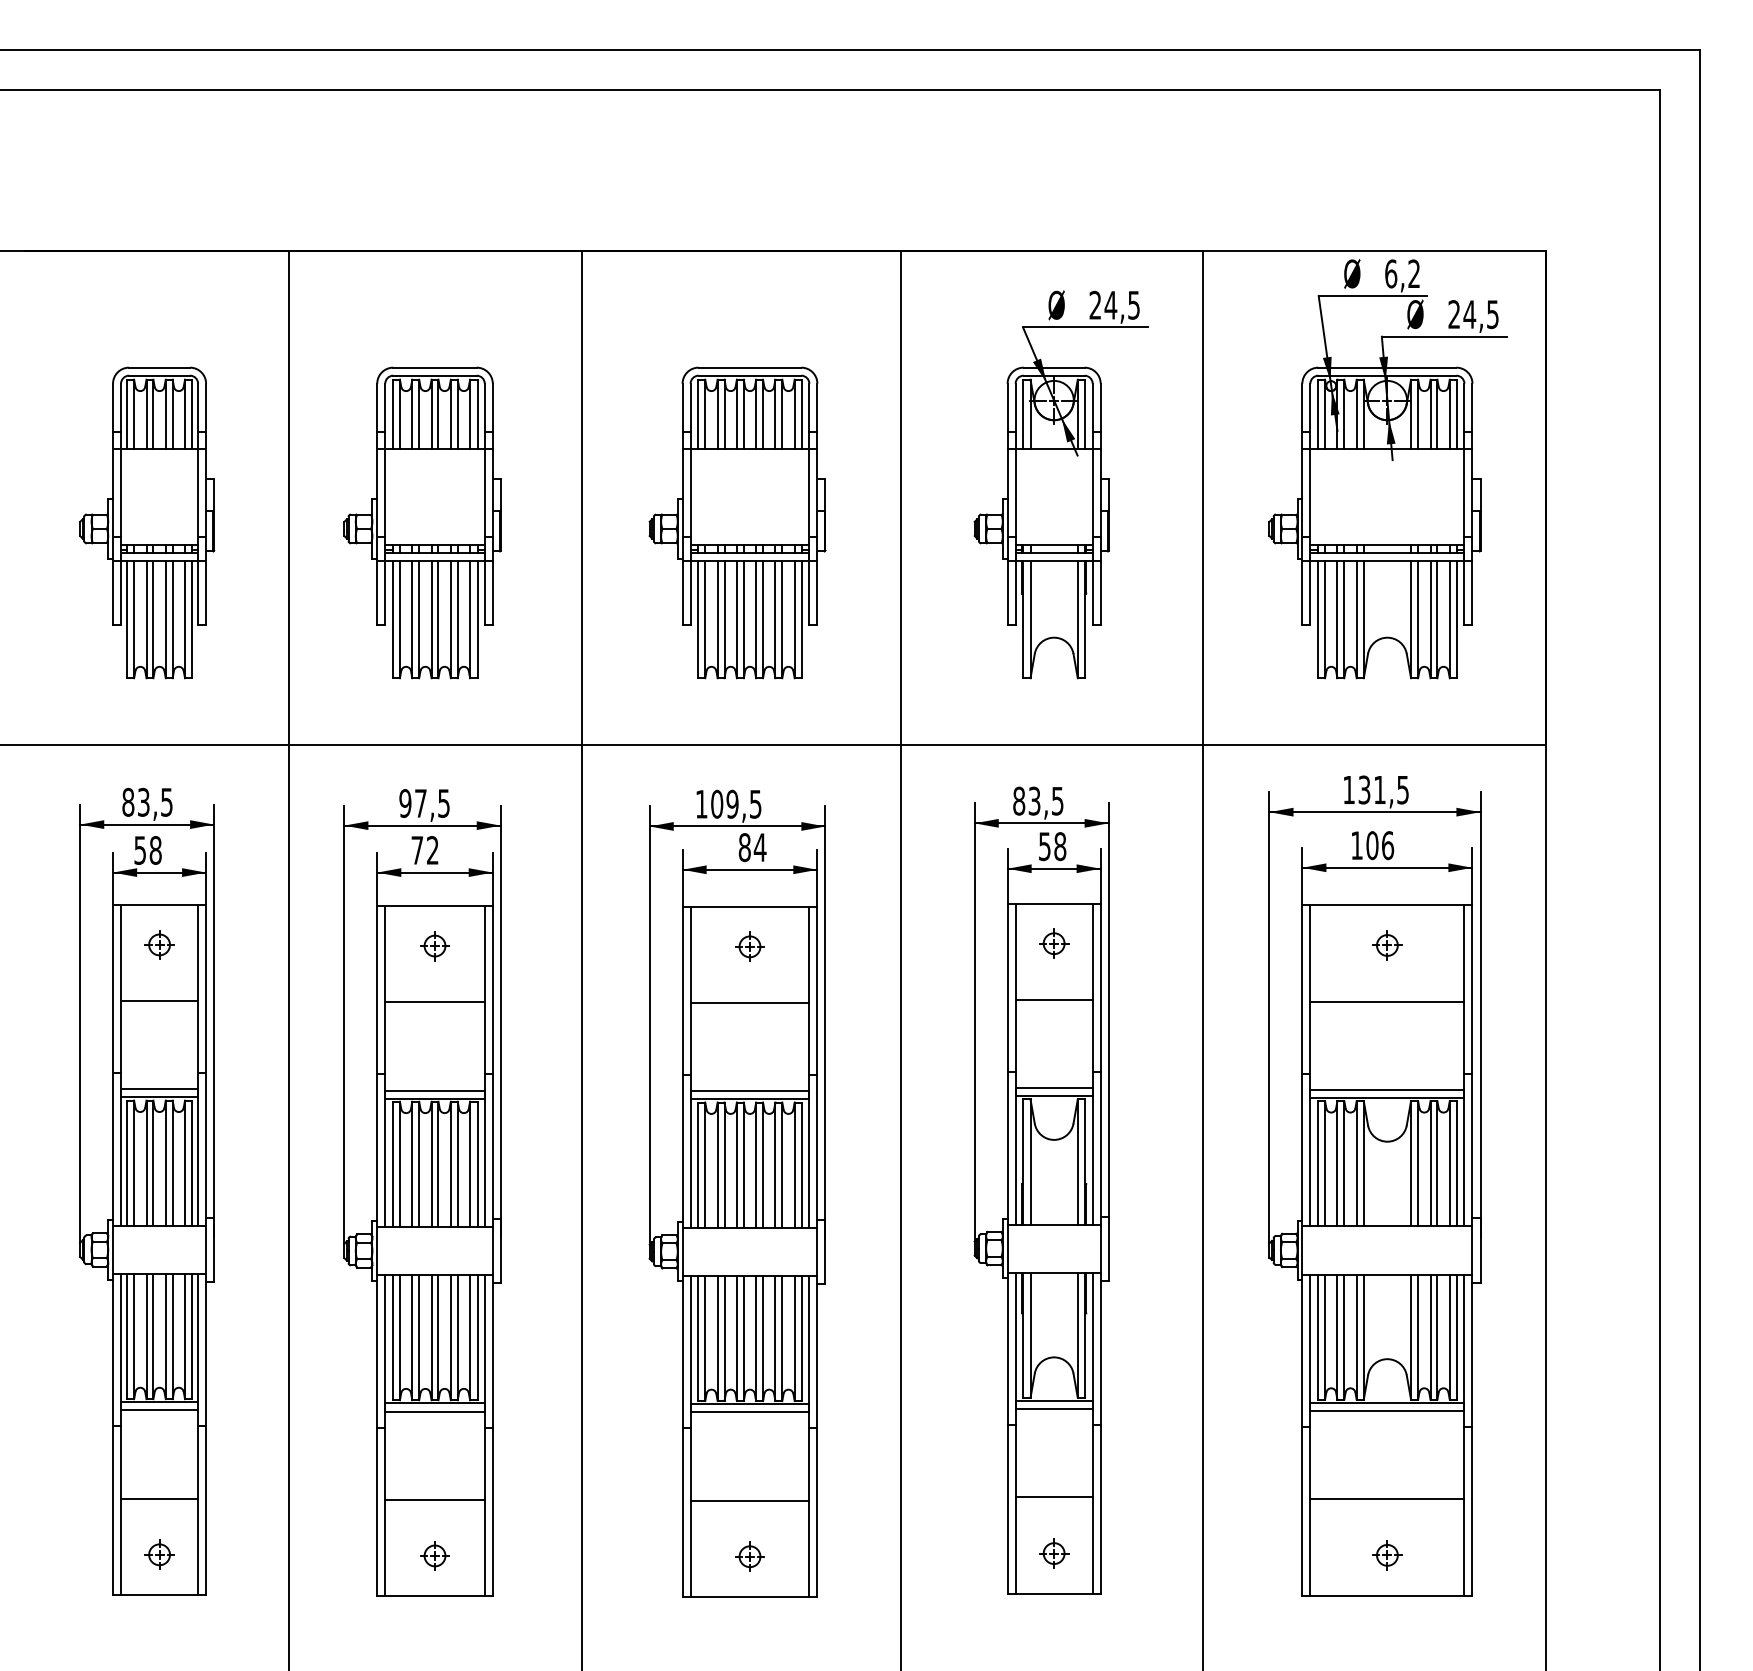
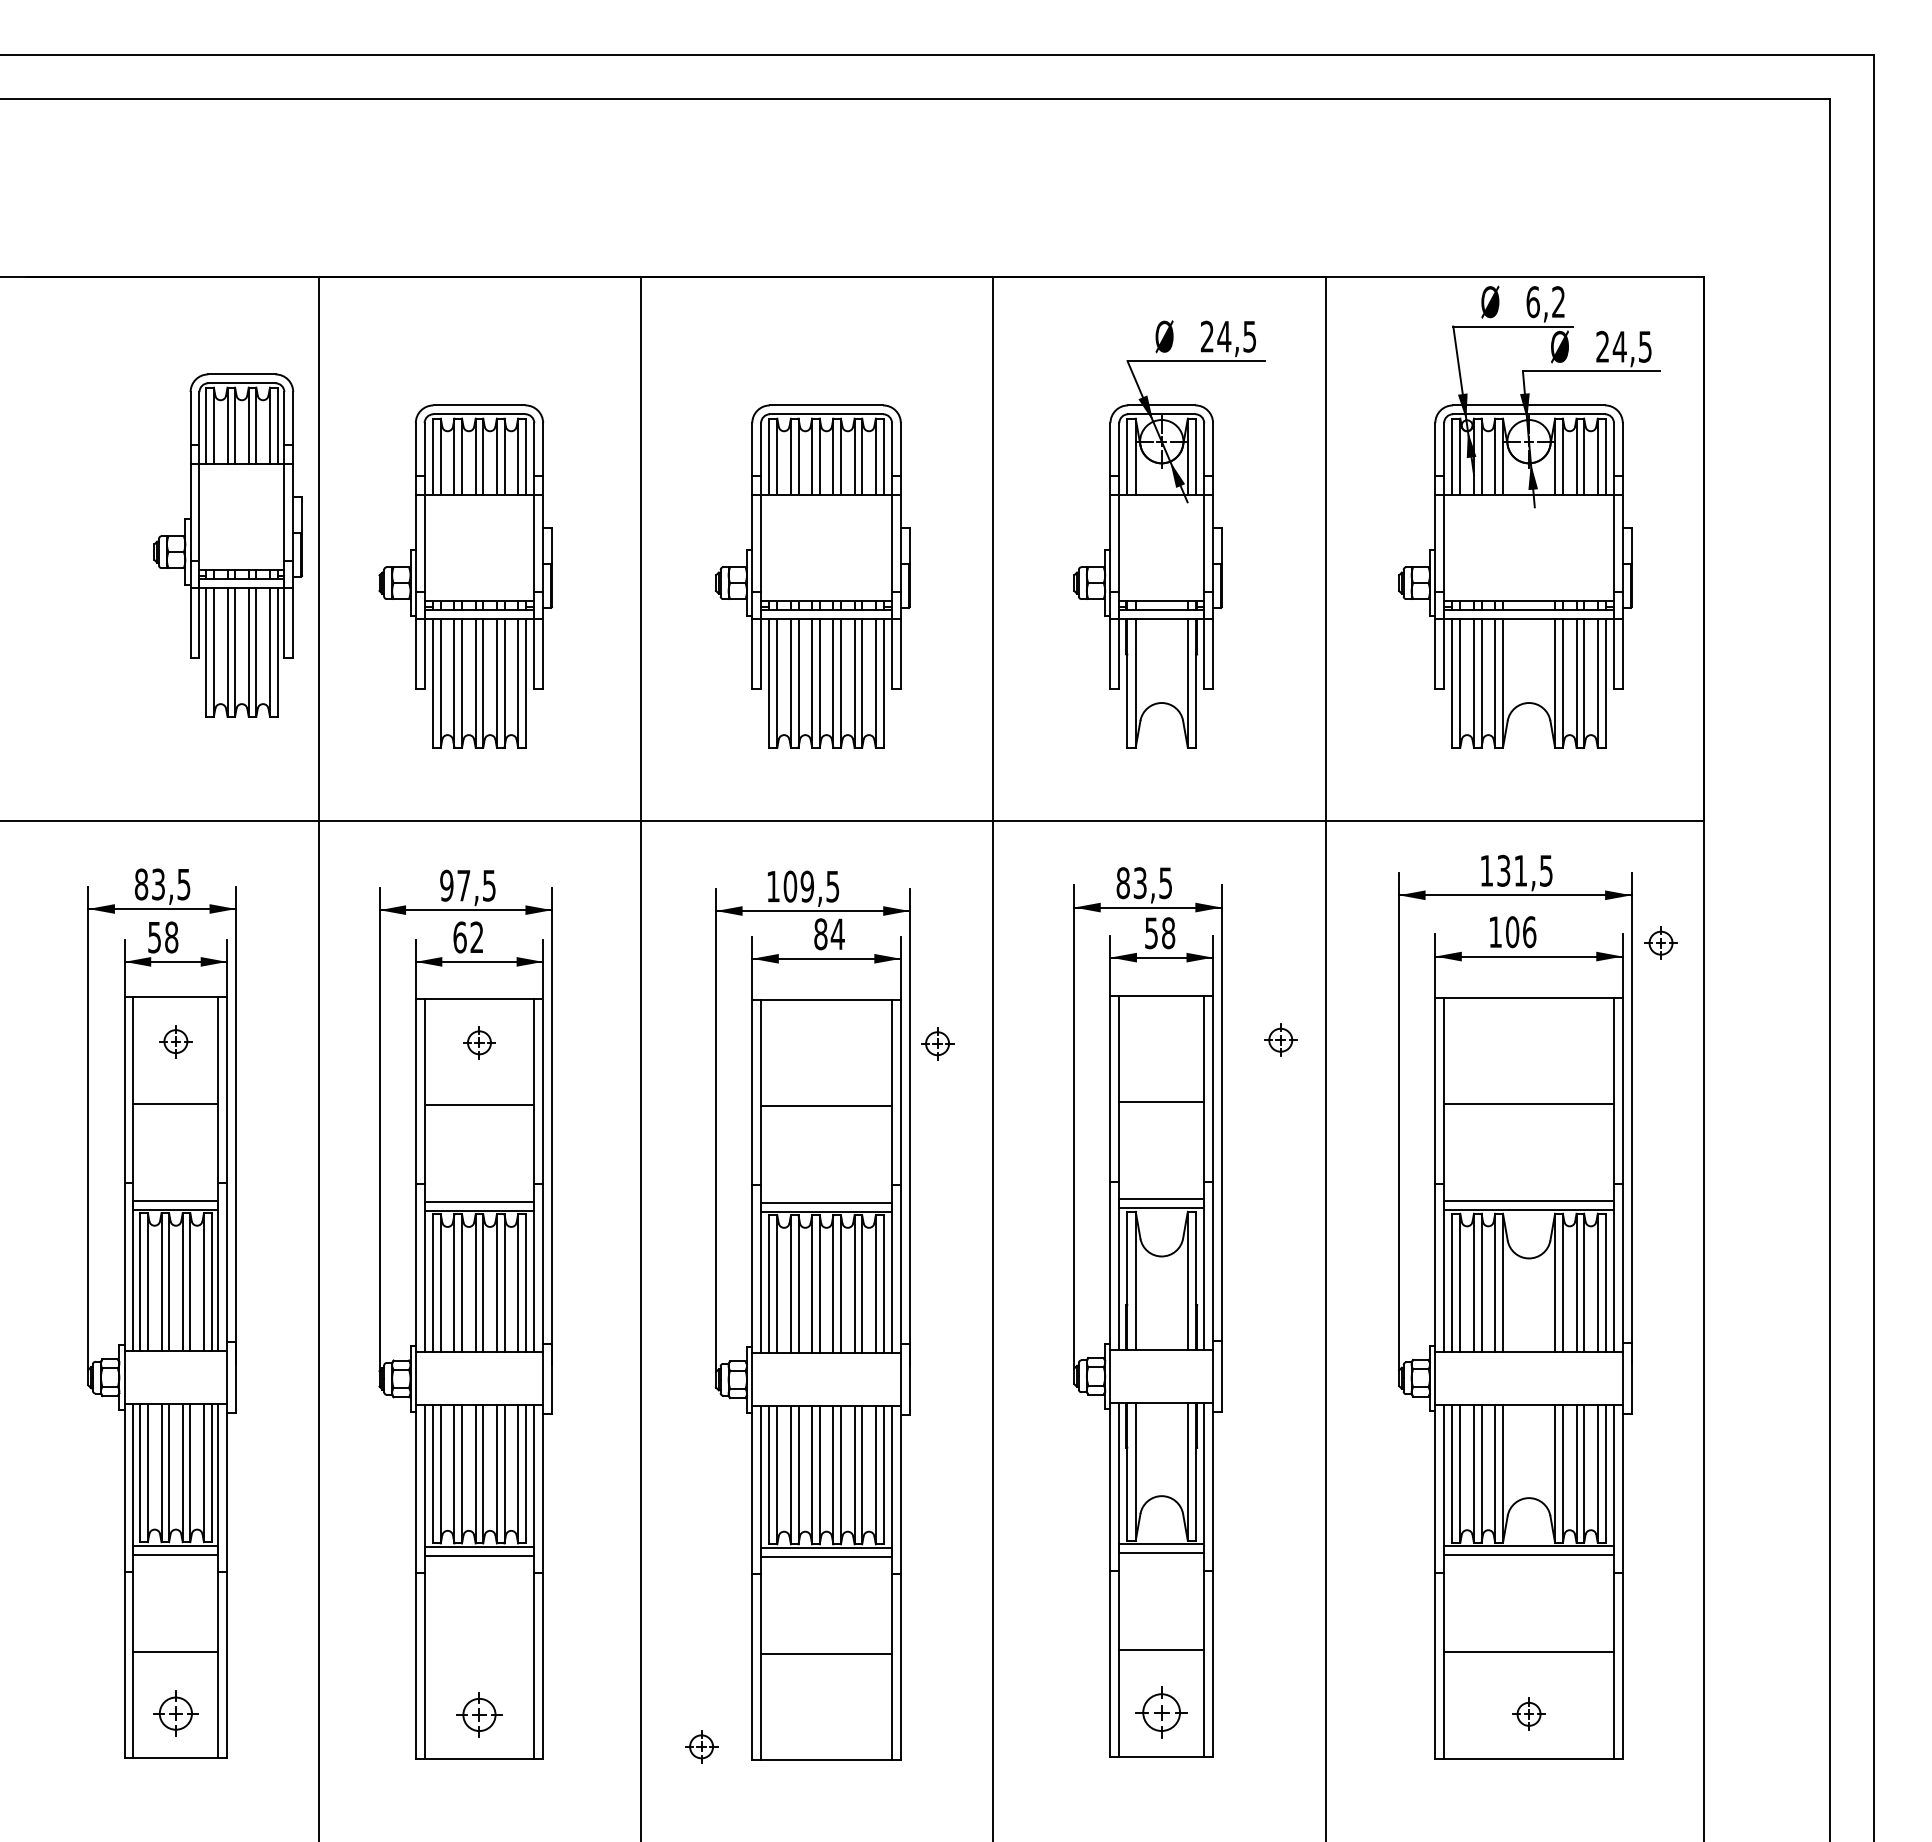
part: (146, 522) -> (227, 545), moved
text: (416, 850) -> (459, 937), 72 -> 62
part: (1053, 943) -> (1280, 1039), moved
part: (1386, 944) -> (1660, 942), moved
part: (749, 946) -> (937, 1043), moved
line: (435, 1500) -> (479, 1653), removed
part: (1053, 1552) -> (1161, 1711), size x1.6
part: (159, 1554) -> (175, 1713), size x1.4
part: (435, 1555) -> (479, 1714), size x1.4
part: (749, 1556) -> (701, 1746), moved

